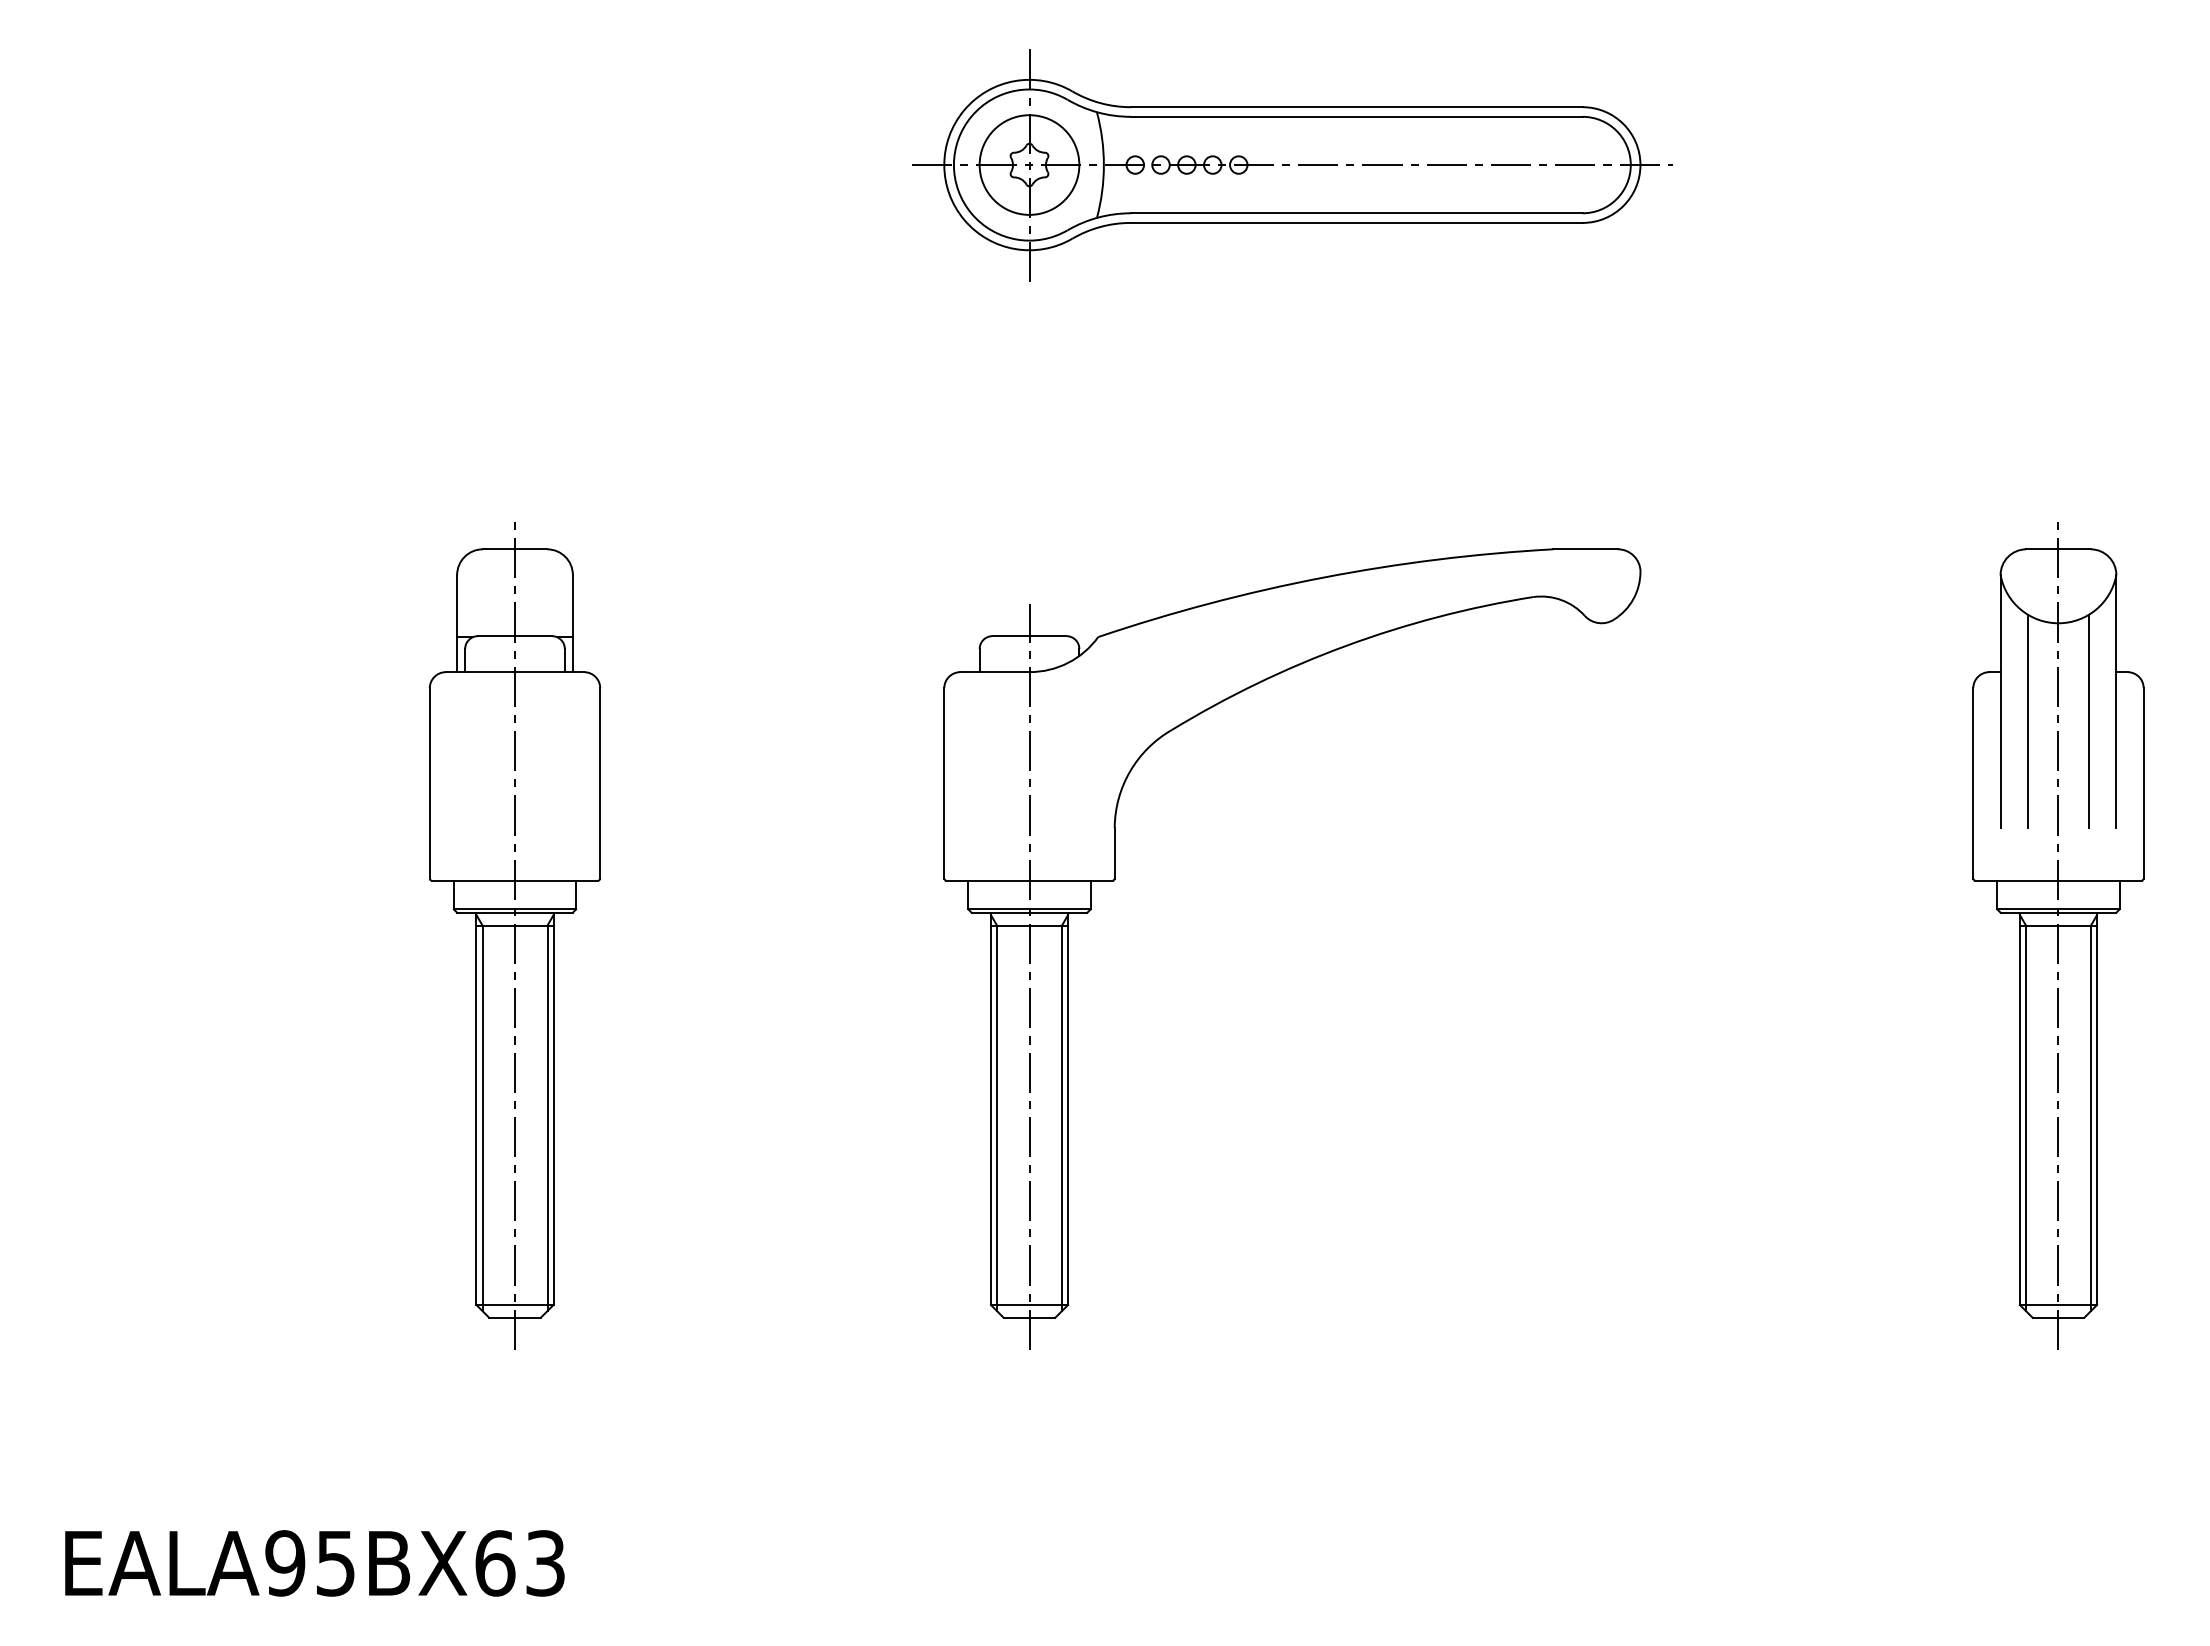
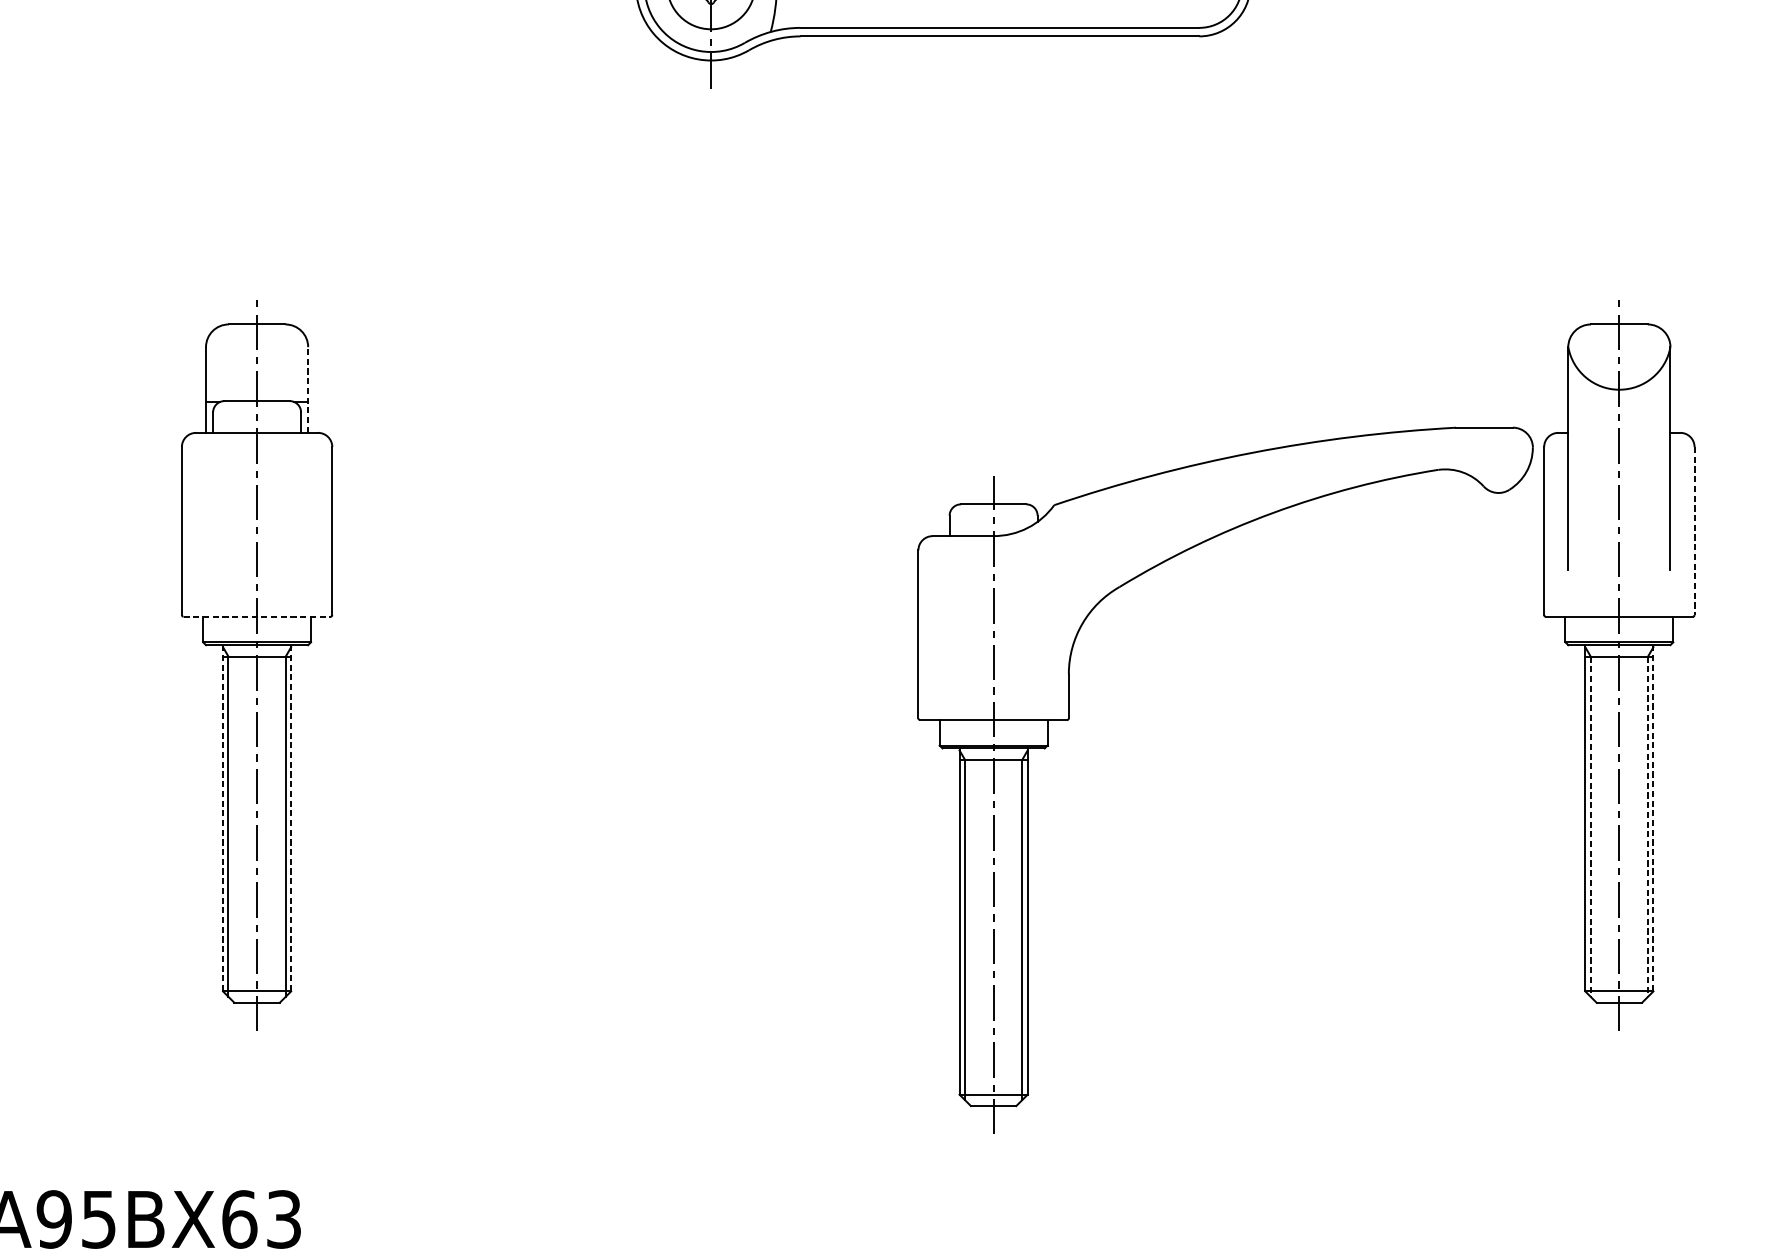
line: (572, 623) -> (307, 389), solid -> dashed
line: (2027, 720) -> (1592, 475), removed
line: (2089, 720) -> (1646, 475), removed
line: (2143, 783) -> (1694, 531), solid -> dashed
part: (1115, 879) -> (1069, 719), moved
line: (515, 880) -> (257, 616), solid -> dashed
line: (476, 1109) -> (223, 818), solid -> dashed
line: (553, 1109) -> (291, 818), solid -> dashed
line: (2097, 1109) -> (1653, 818), solid -> dashed
line: (2026, 1118) -> (1591, 826), solid -> dashed
line: (2091, 1118) -> (1648, 826), solid -> dashed

